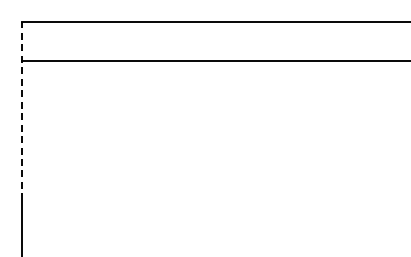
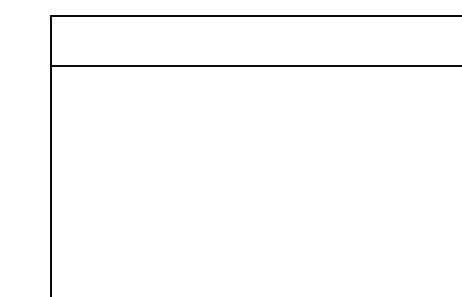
line: (21, 110) -> (50, 128), dashed -> solid

